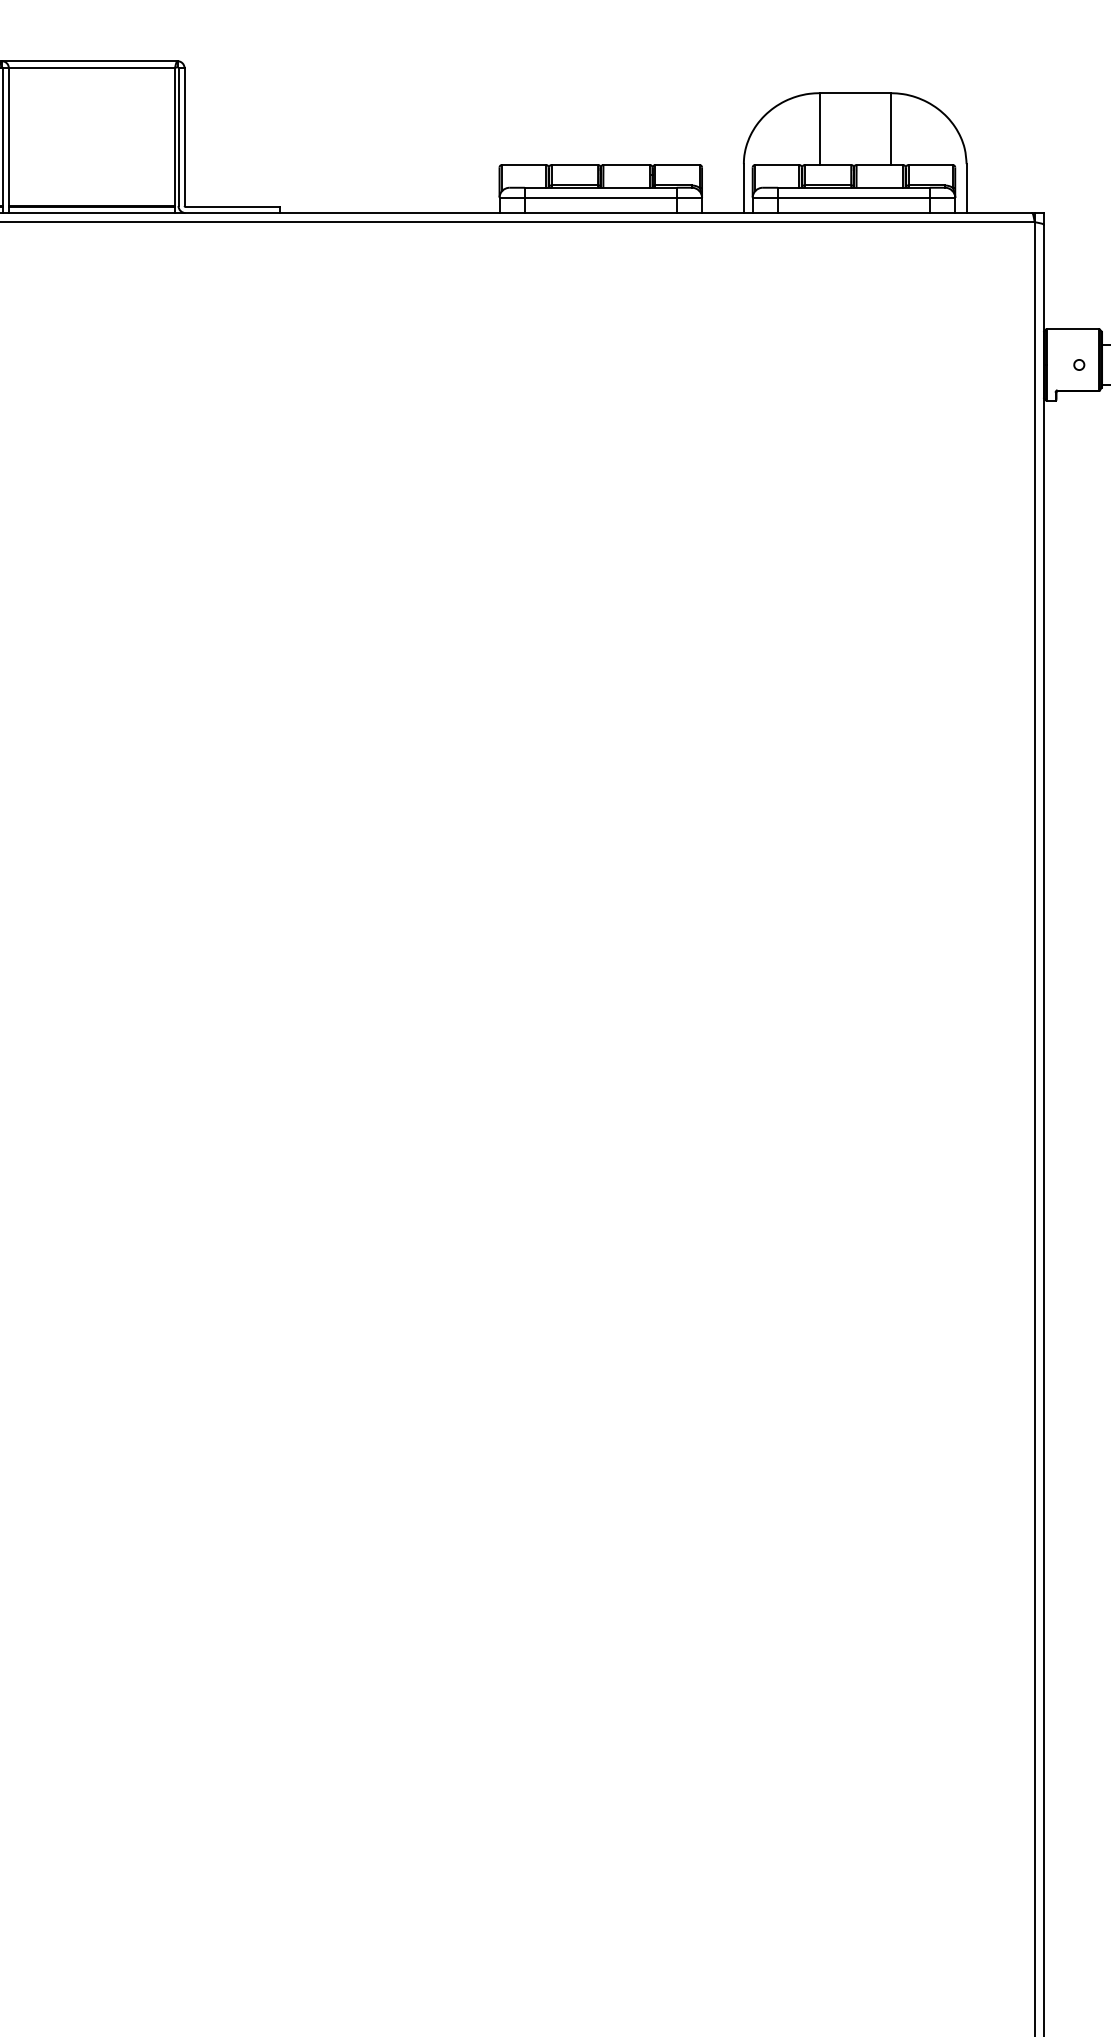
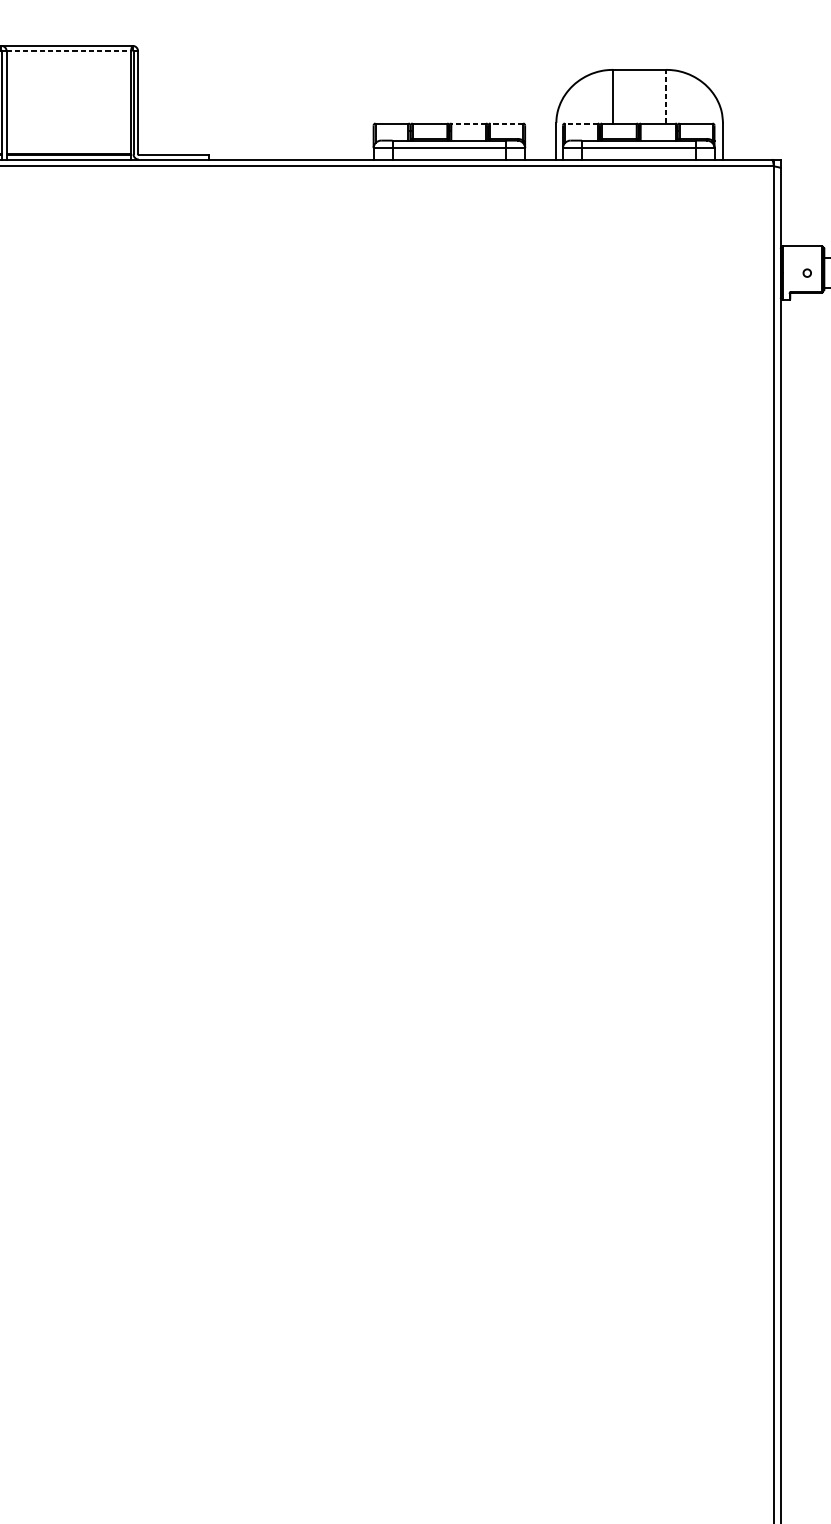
line: (92, 68) -> (69, 51), solid -> dashed
line: (890, 129) -> (666, 97), solid -> dashed
line: (626, 164) -> (468, 123), solid -> dashed
line: (677, 164) -> (506, 123), solid -> dashed
line: (776, 164) -> (580, 123), solid -> dashed

